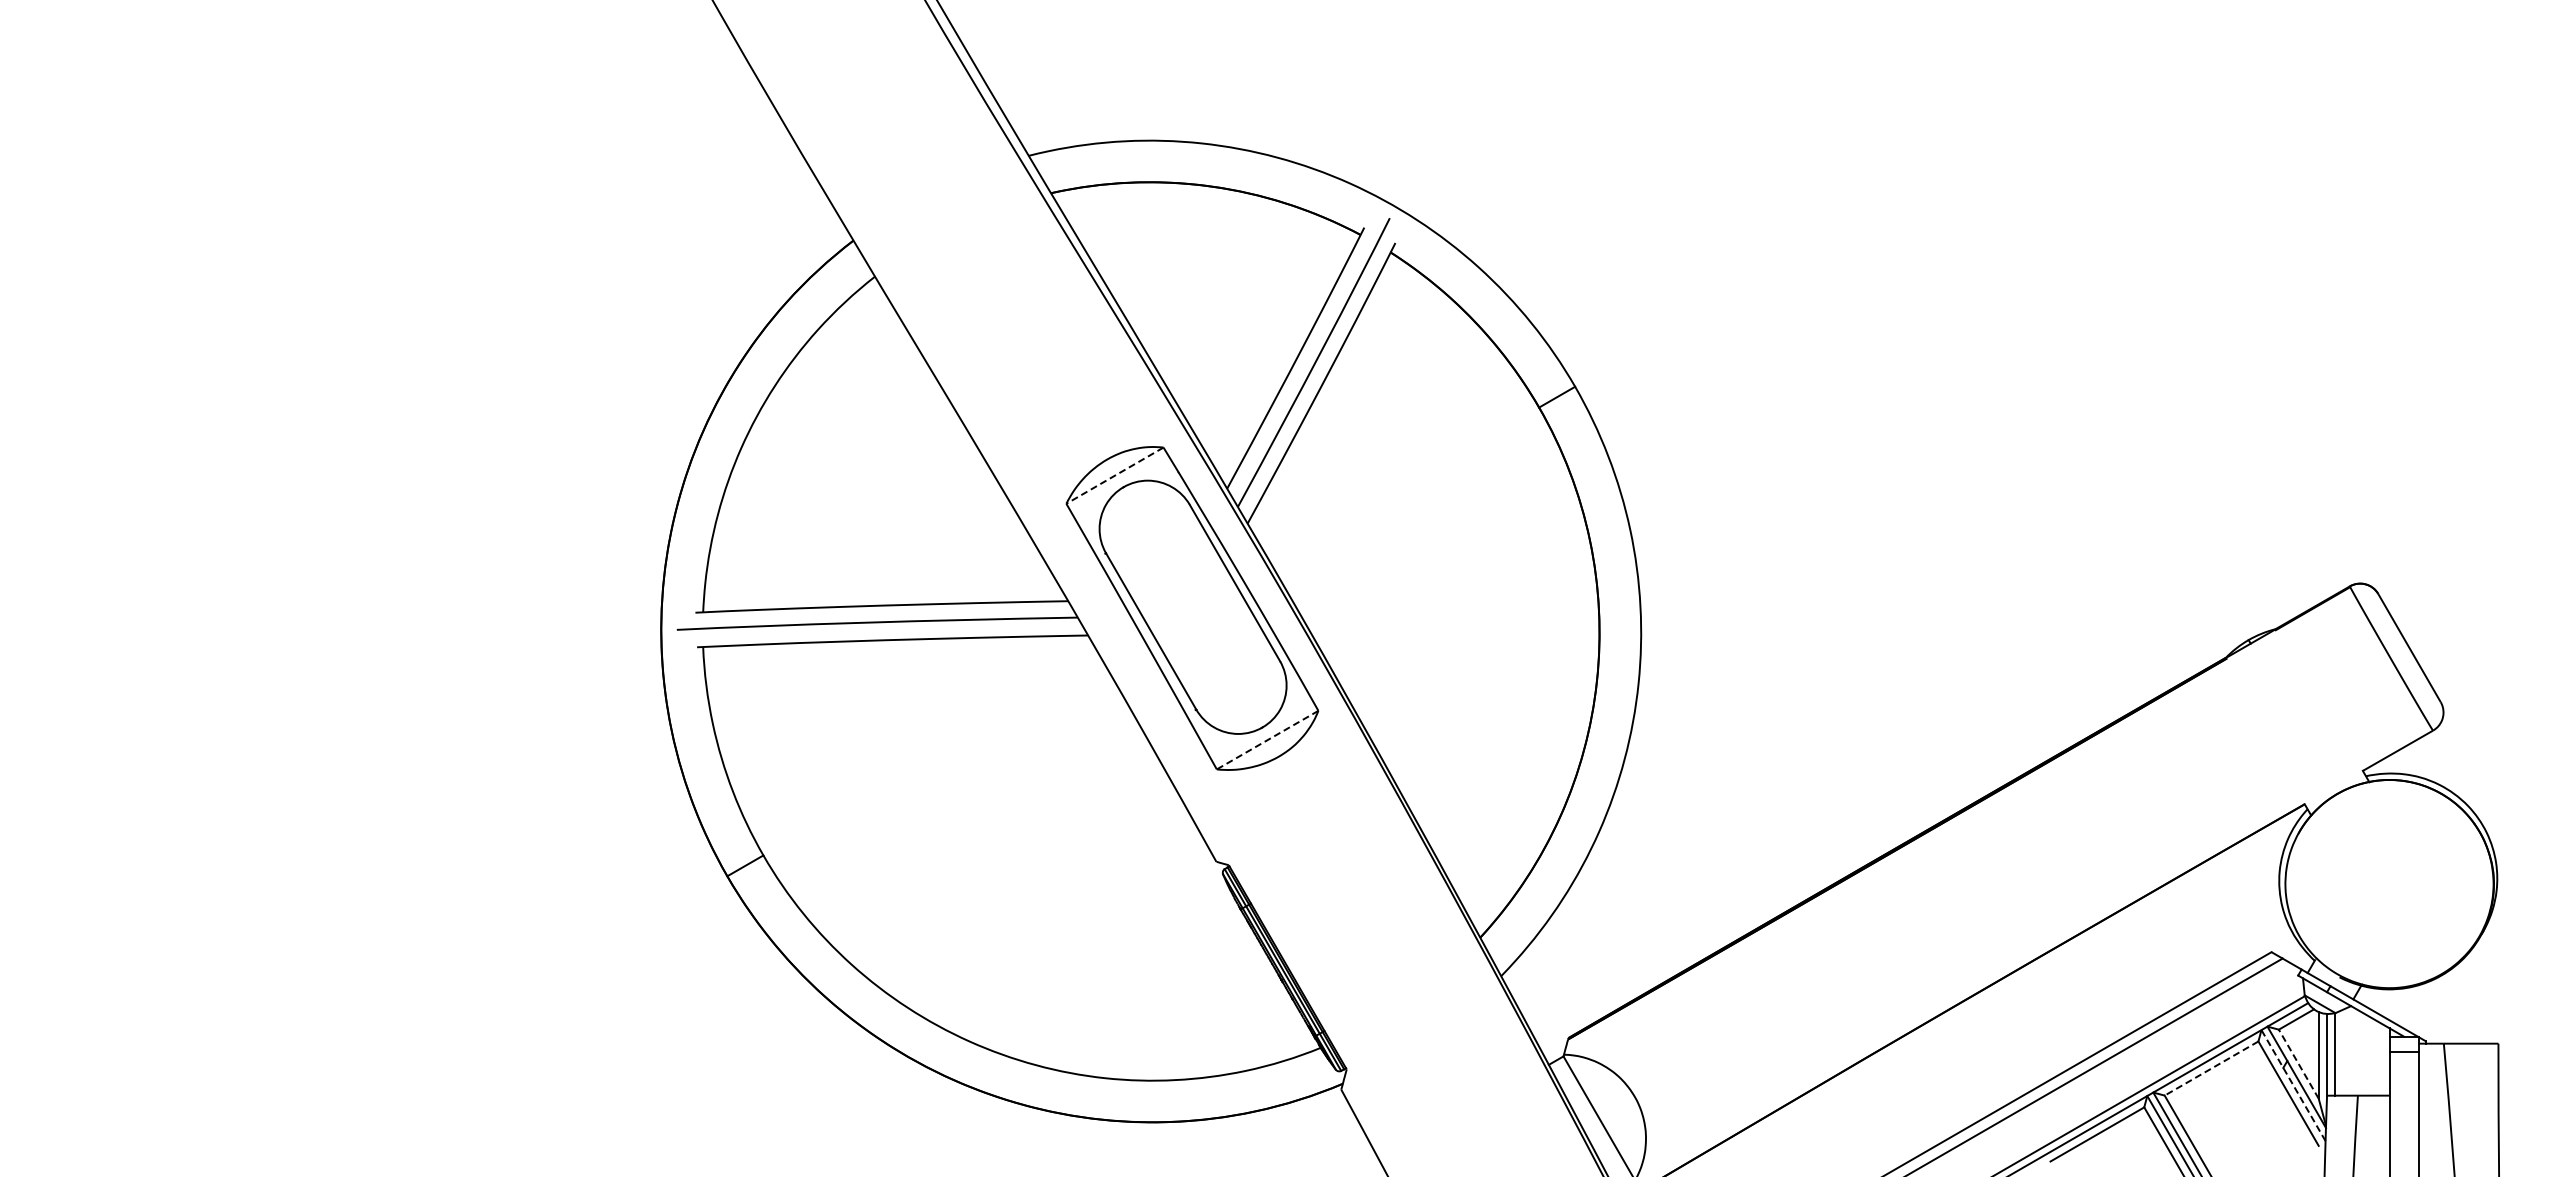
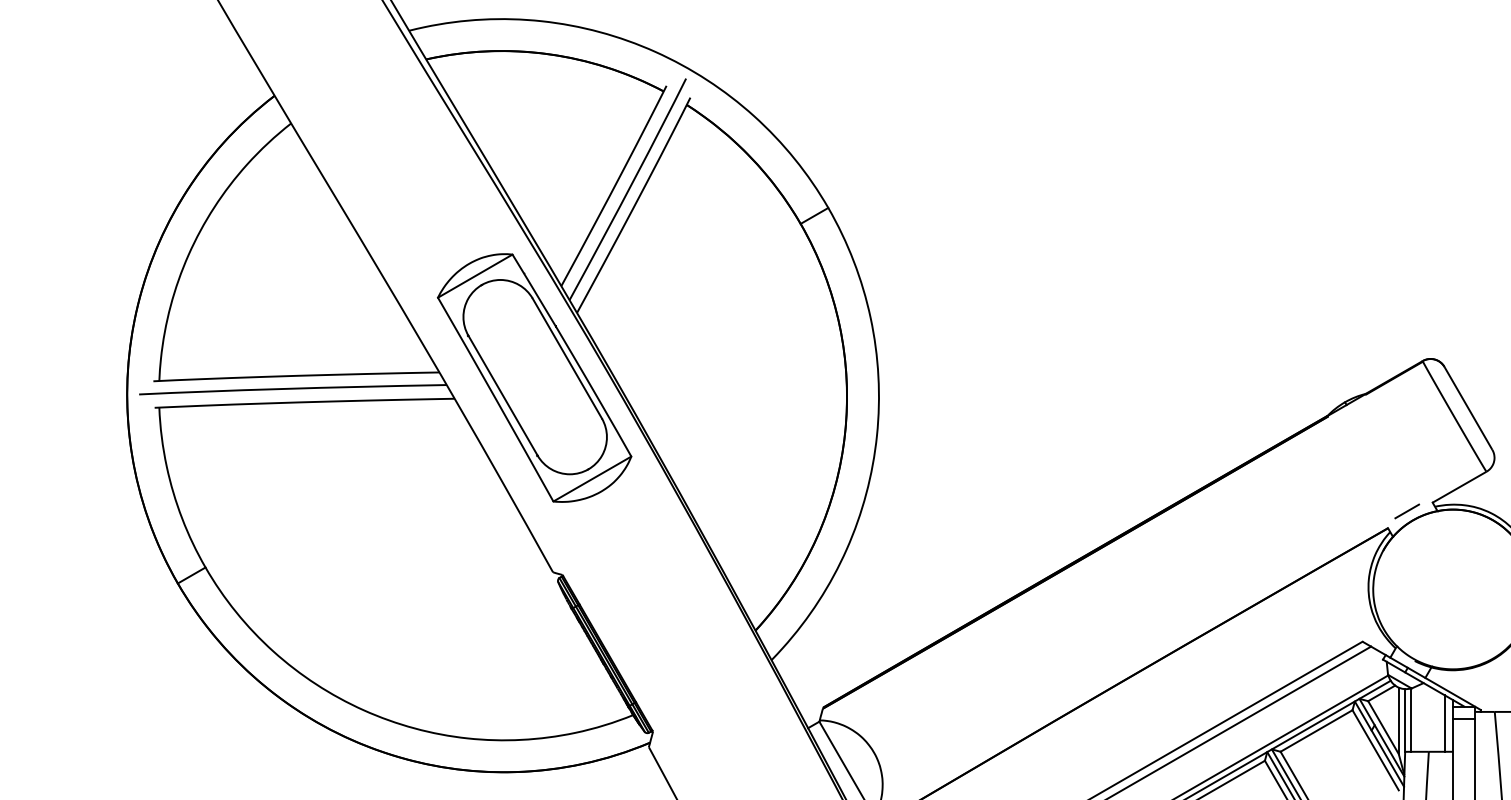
line: (1114, 475) -> (474, 276), dashed -> solid
line: (1267, 740) -> (592, 479), dashed -> solid
line: (2329, 782) -> (1407, 511), added
line: (2378, 1058) -> (1444, 723), added
line: (2298, 1064) -> (1383, 727), dashed -> solid
line: (2211, 1068) -> (1316, 730), dashed -> solid
line: (2293, 1085) -> (1379, 744), dashed -> solid

